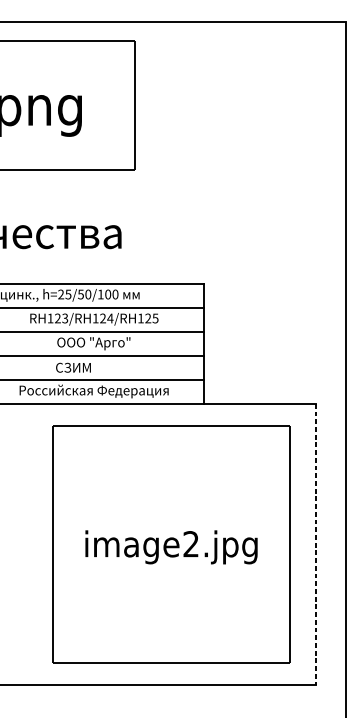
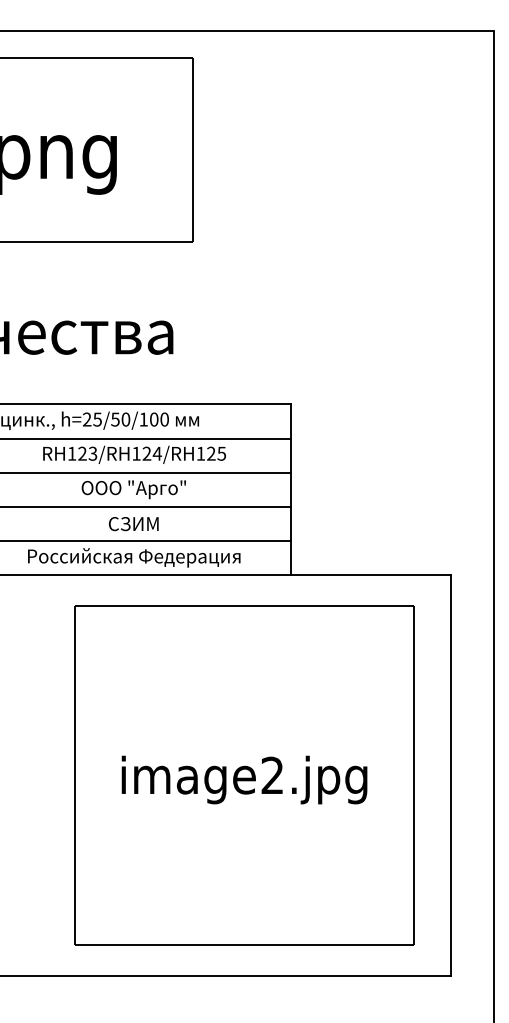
text: (73, 368) -> (133, 524), moved
line: (316, 544) -> (451, 776), dashed -> solid

